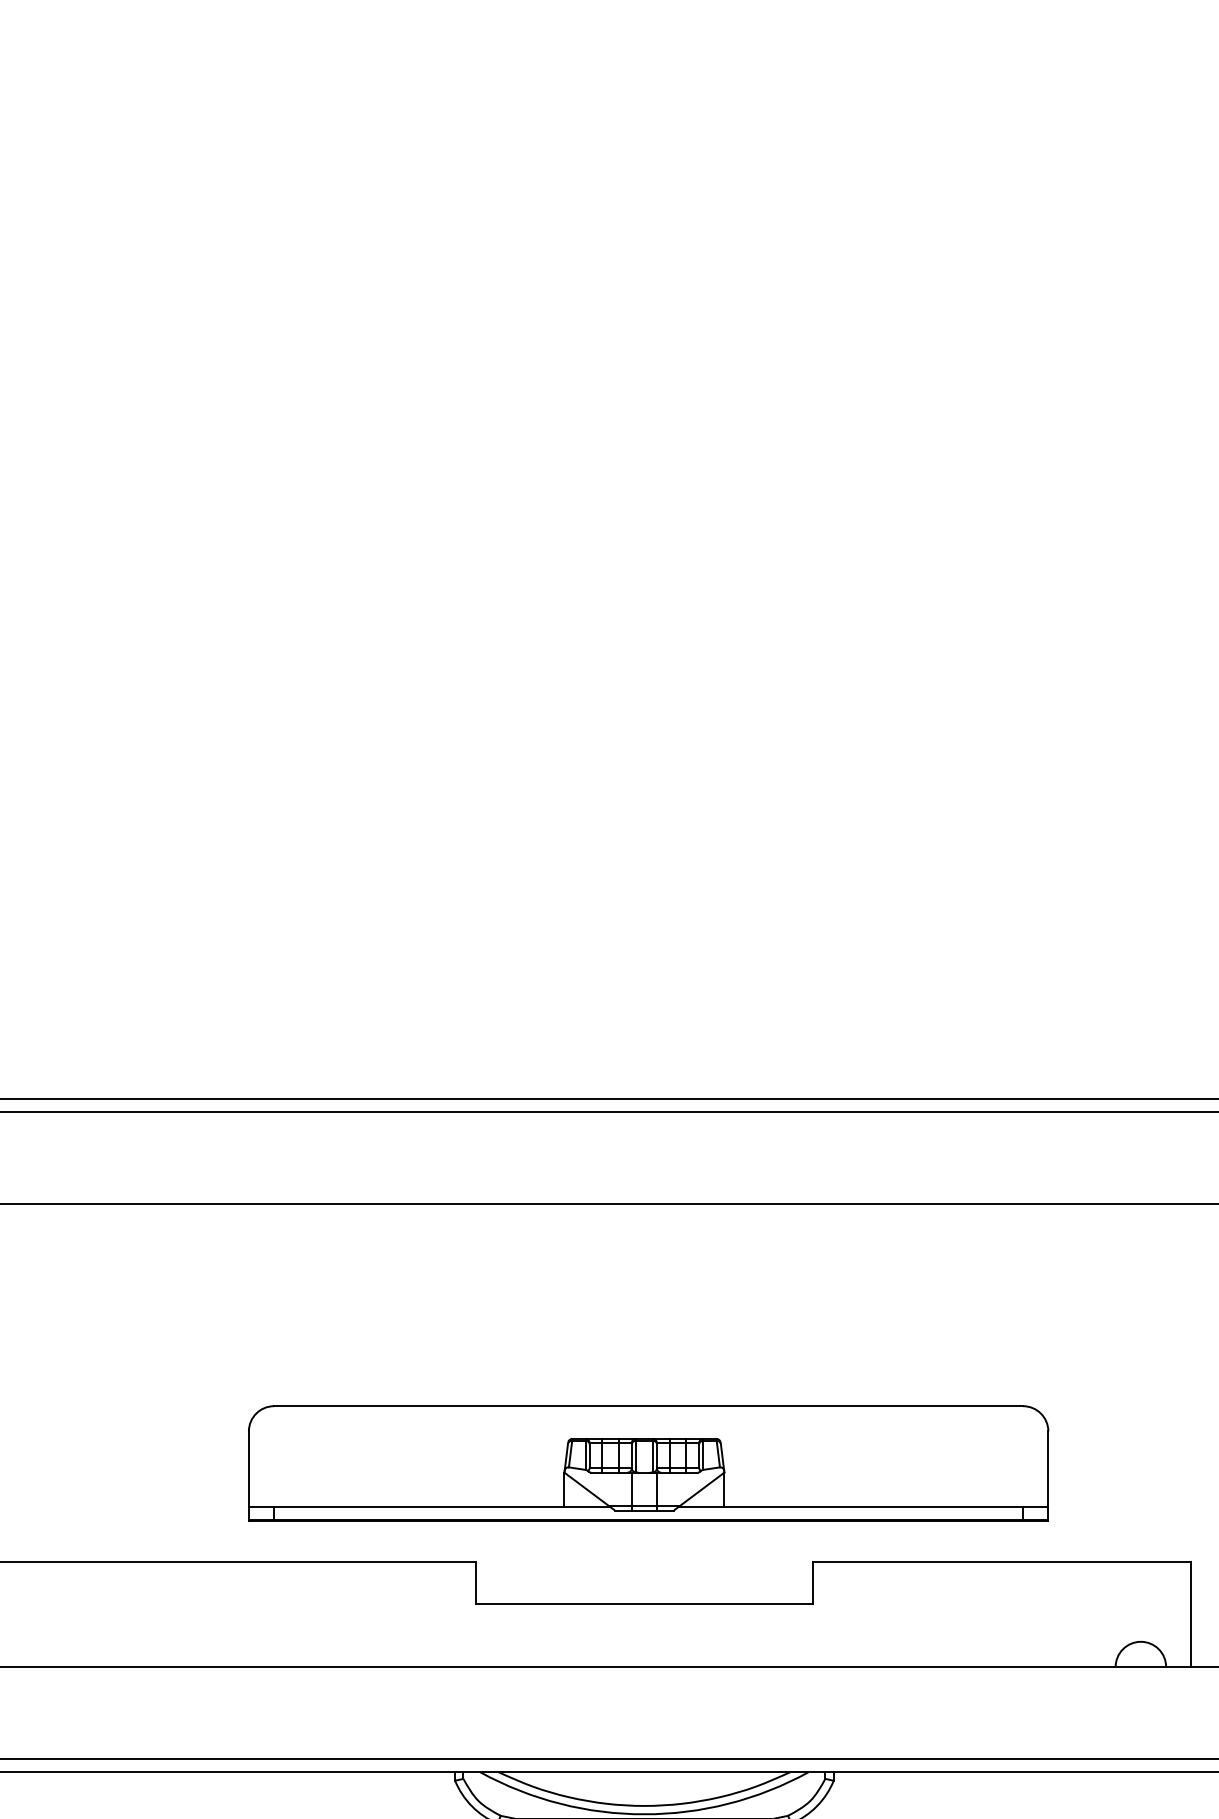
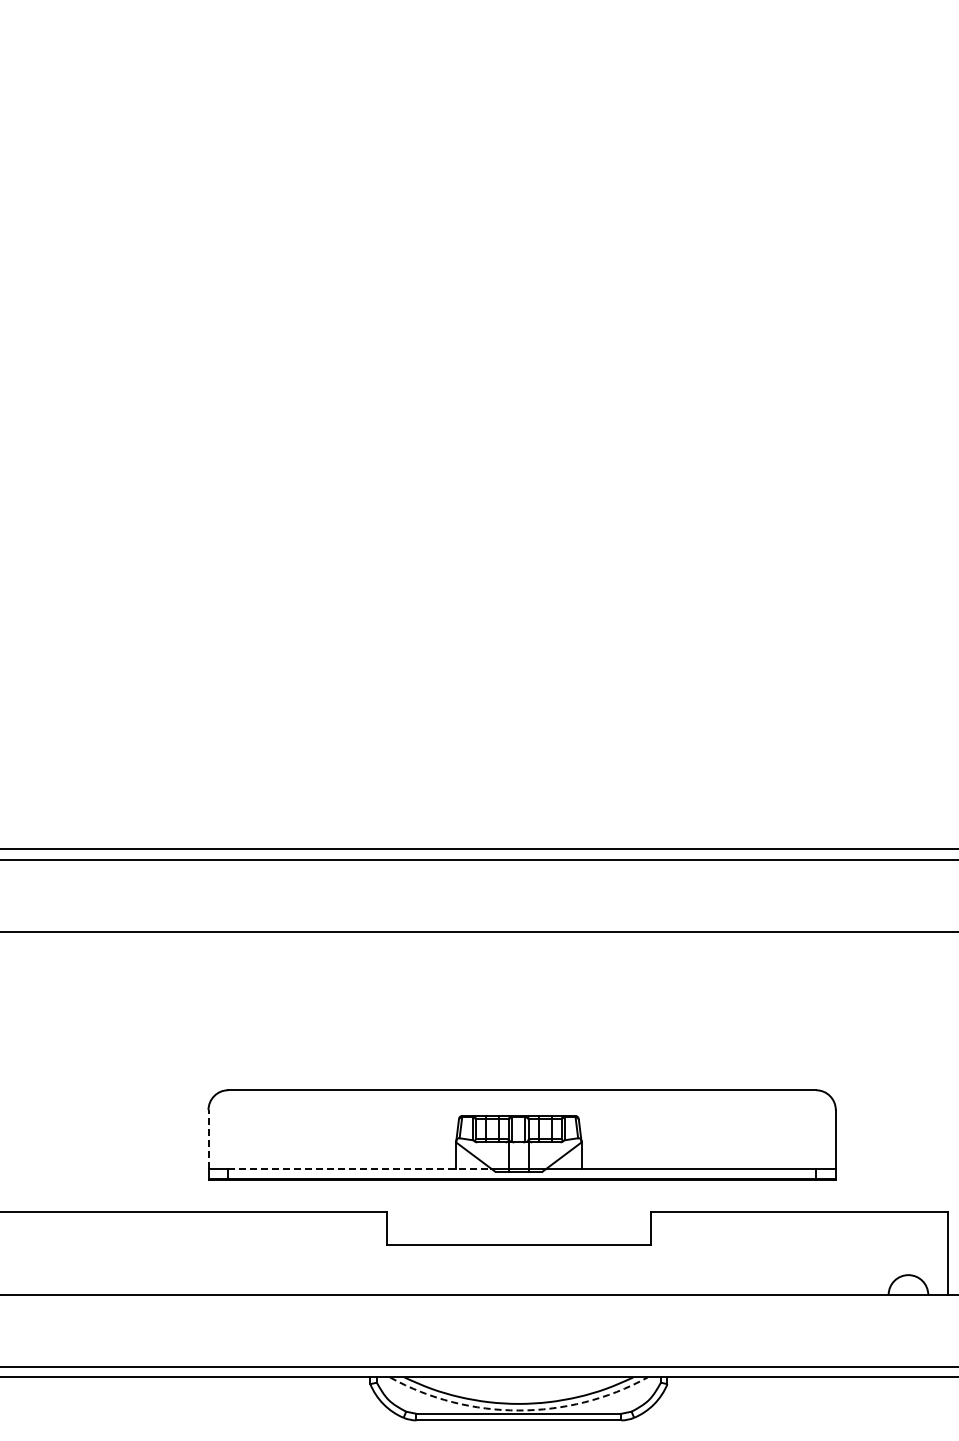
line: (248, 1468) -> (208, 1139), solid -> dashed
line: (442, 1507) -> (360, 1169), solid -> dashed
arc: (643, 1814) -> (518, 1410), solid -> dashed

